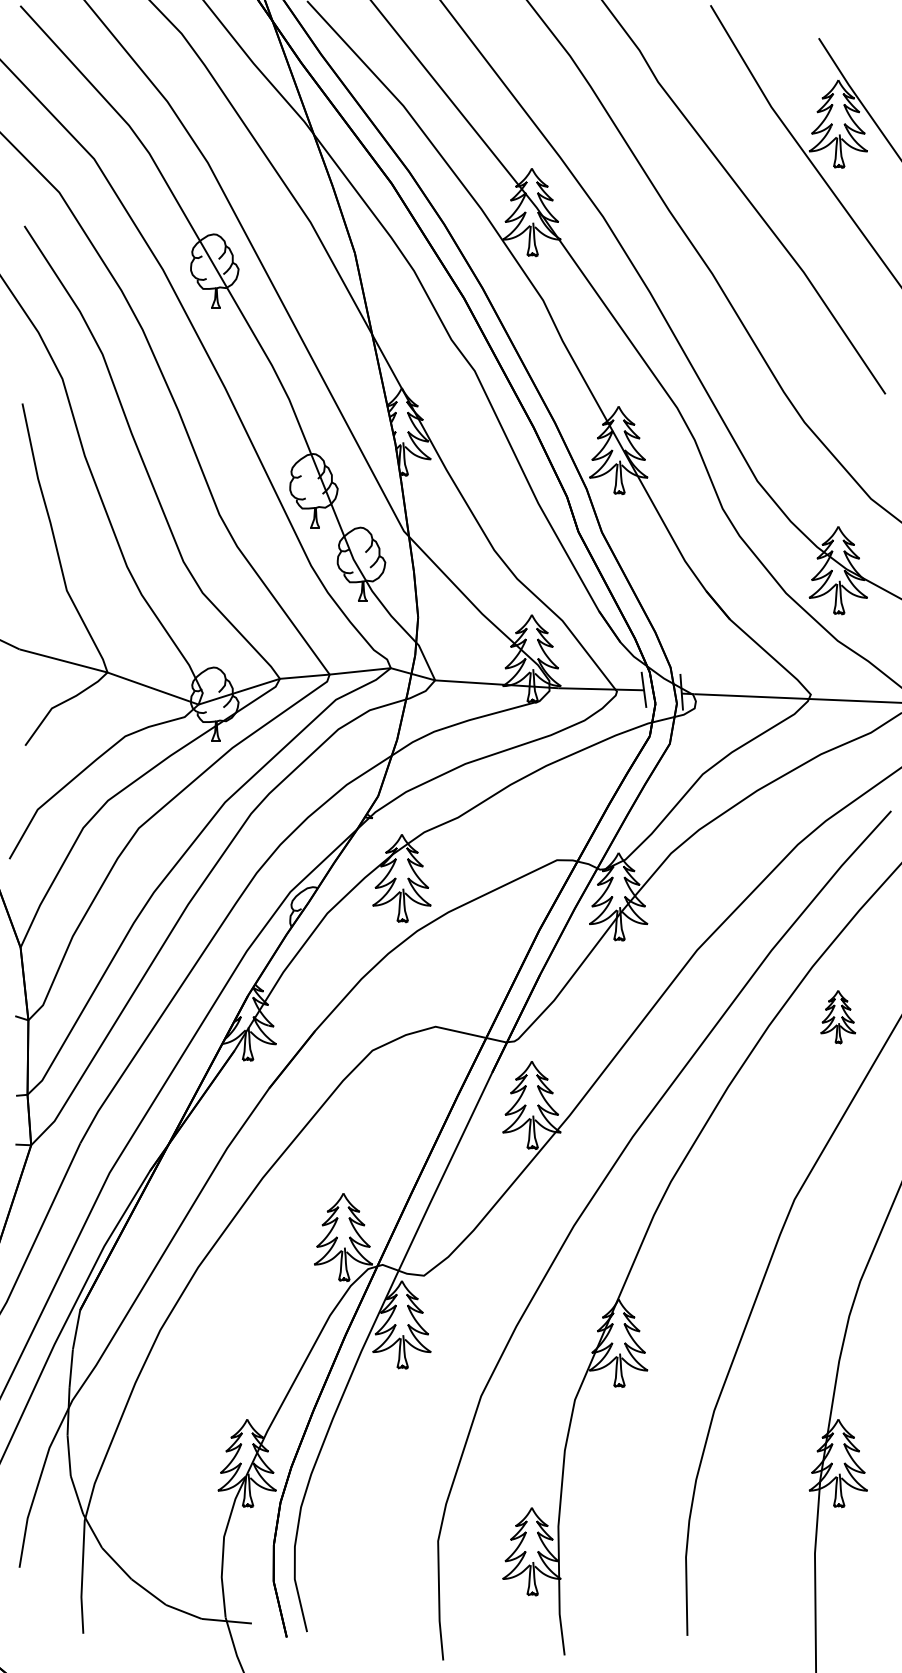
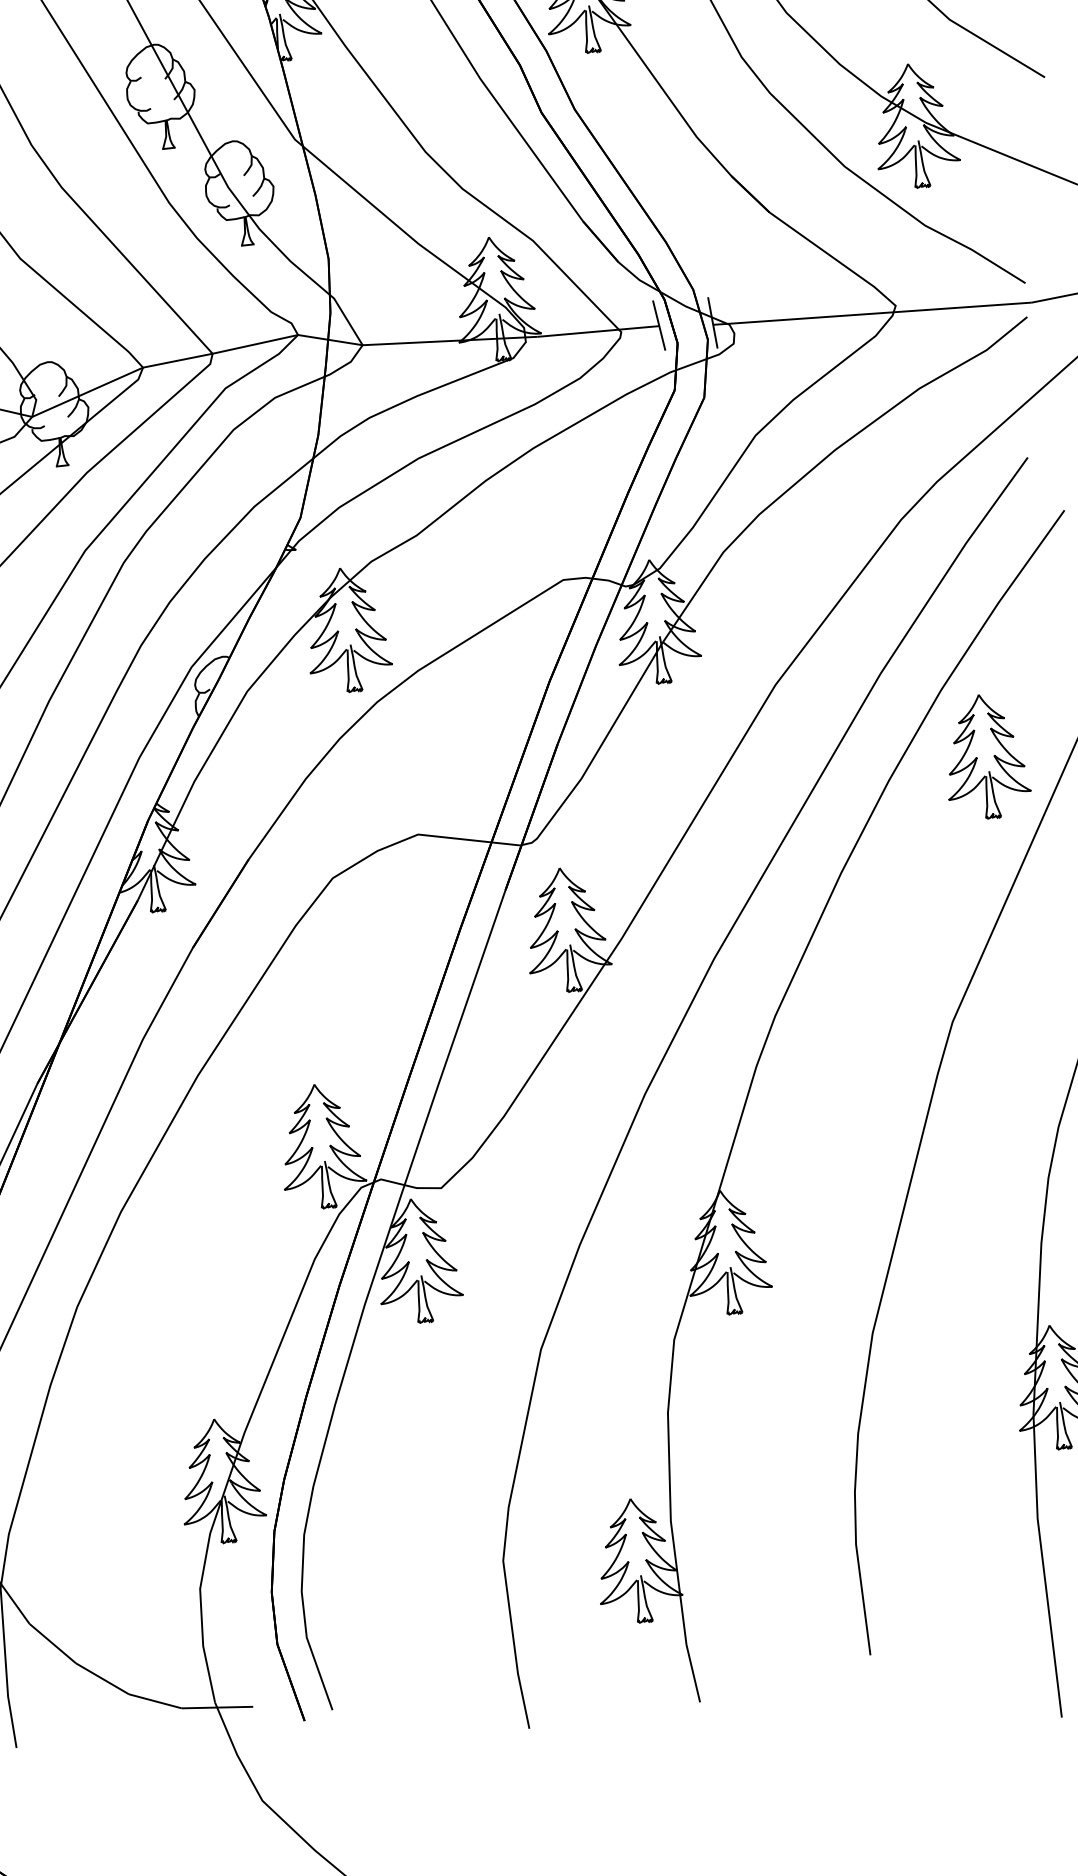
part: (837, 1016) -> (984, 756), size x1.67

